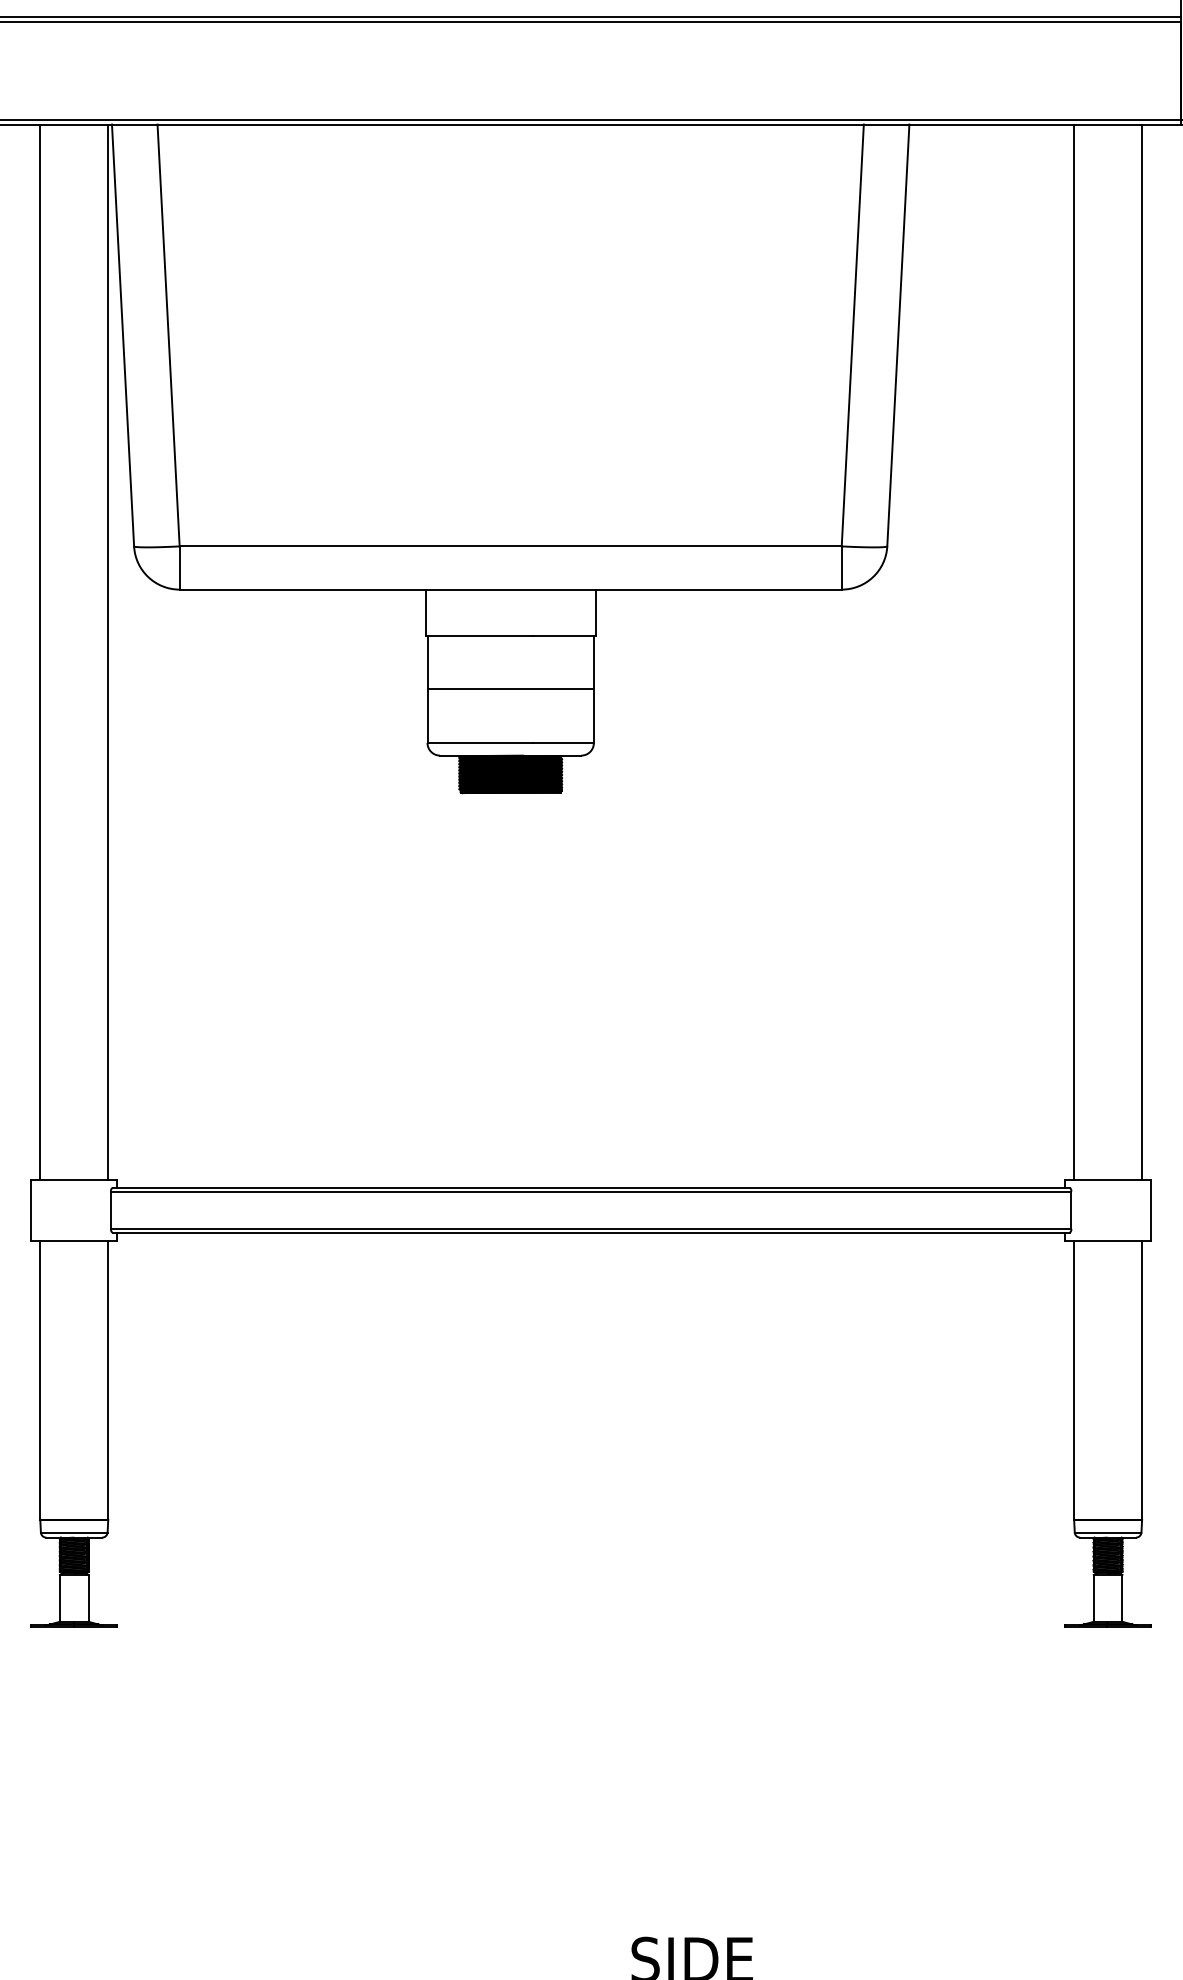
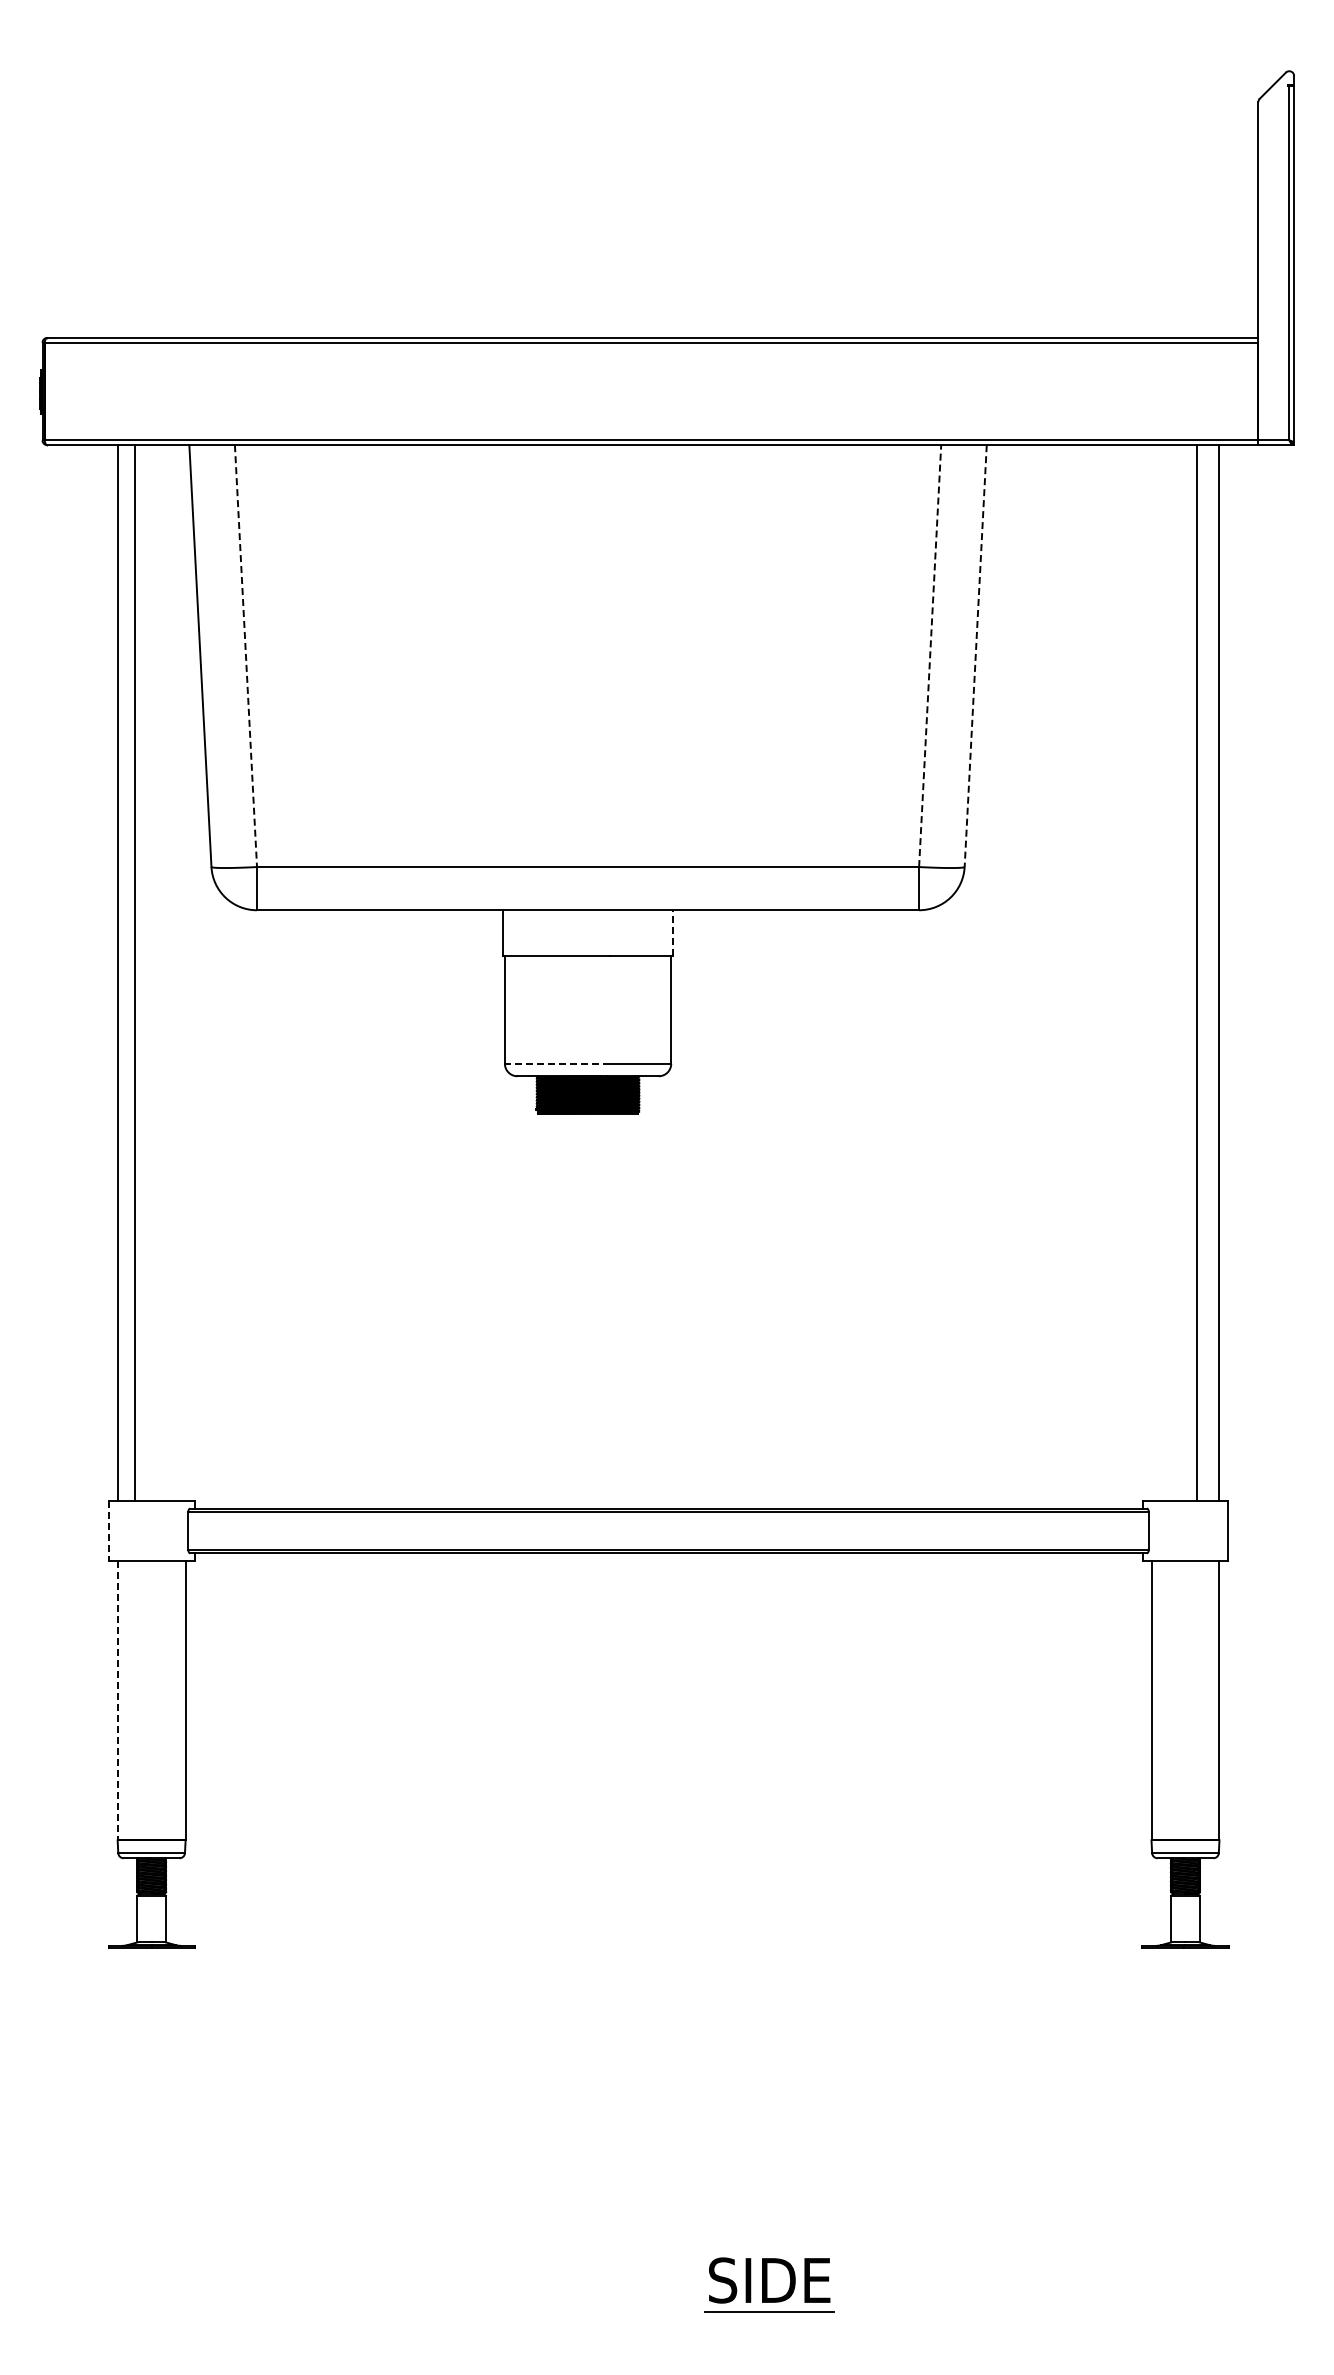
line: (853, 334) -> (930, 655), solid -> dashed
line: (169, 335) -> (246, 656), solid -> dashed
line: (898, 335) -> (975, 656), solid -> dashed
line: (596, 611) -> (673, 932), solid -> dashed
line: (108, 651) -> (134, 972), moved
line: (1074, 651) -> (1196, 972), moved
line: (510, 689) -> (587, 1010), removed
line: (480, 742) -> (557, 1063), solid -> dashed
line: (31, 1210) -> (108, 1531), solid -> dashed
line: (40, 1379) -> (117, 1700), solid -> dashed

